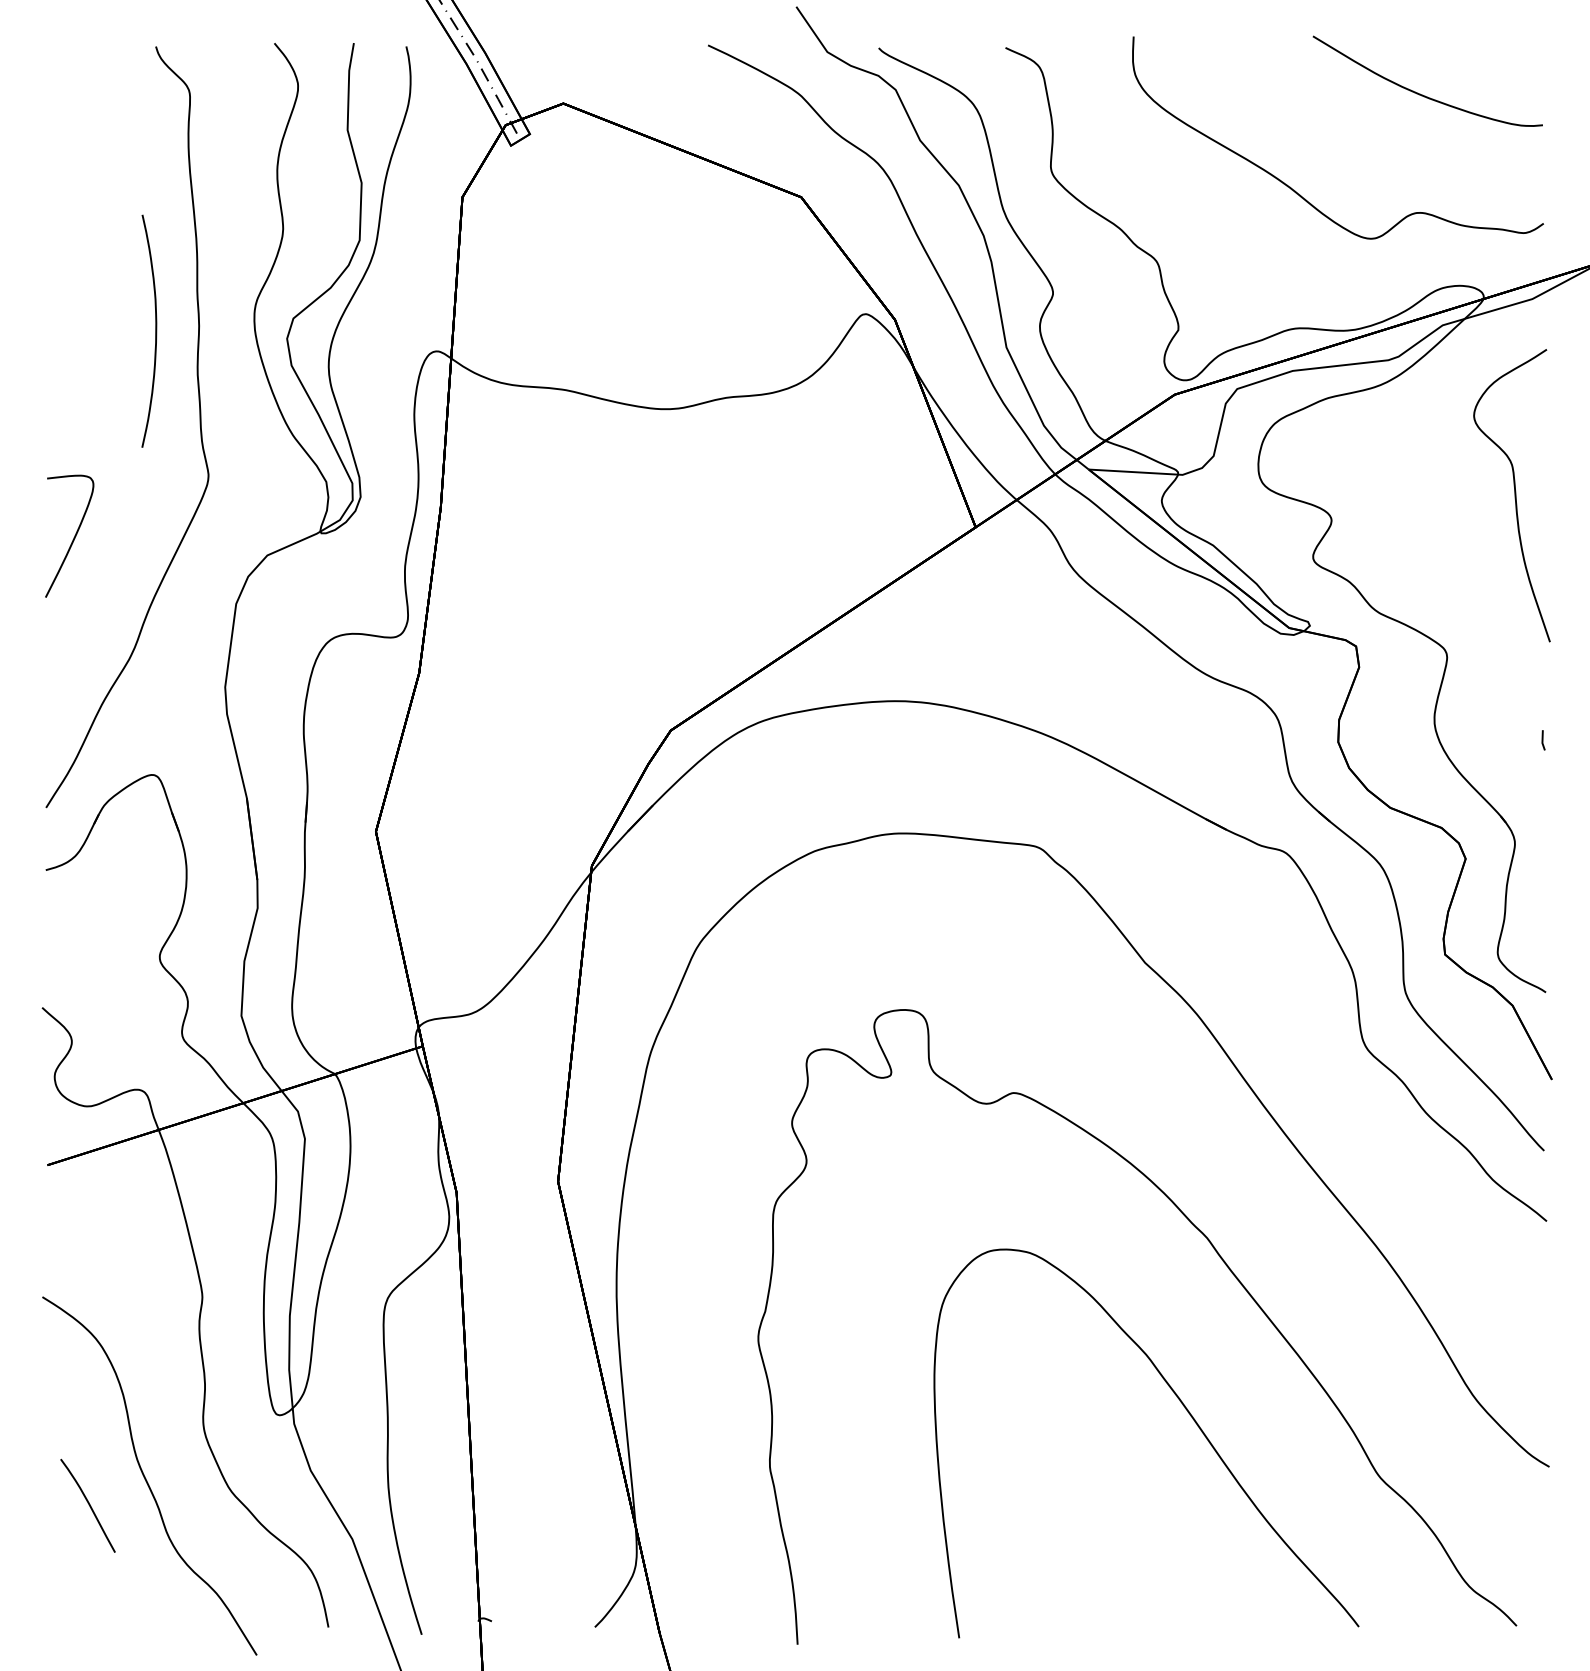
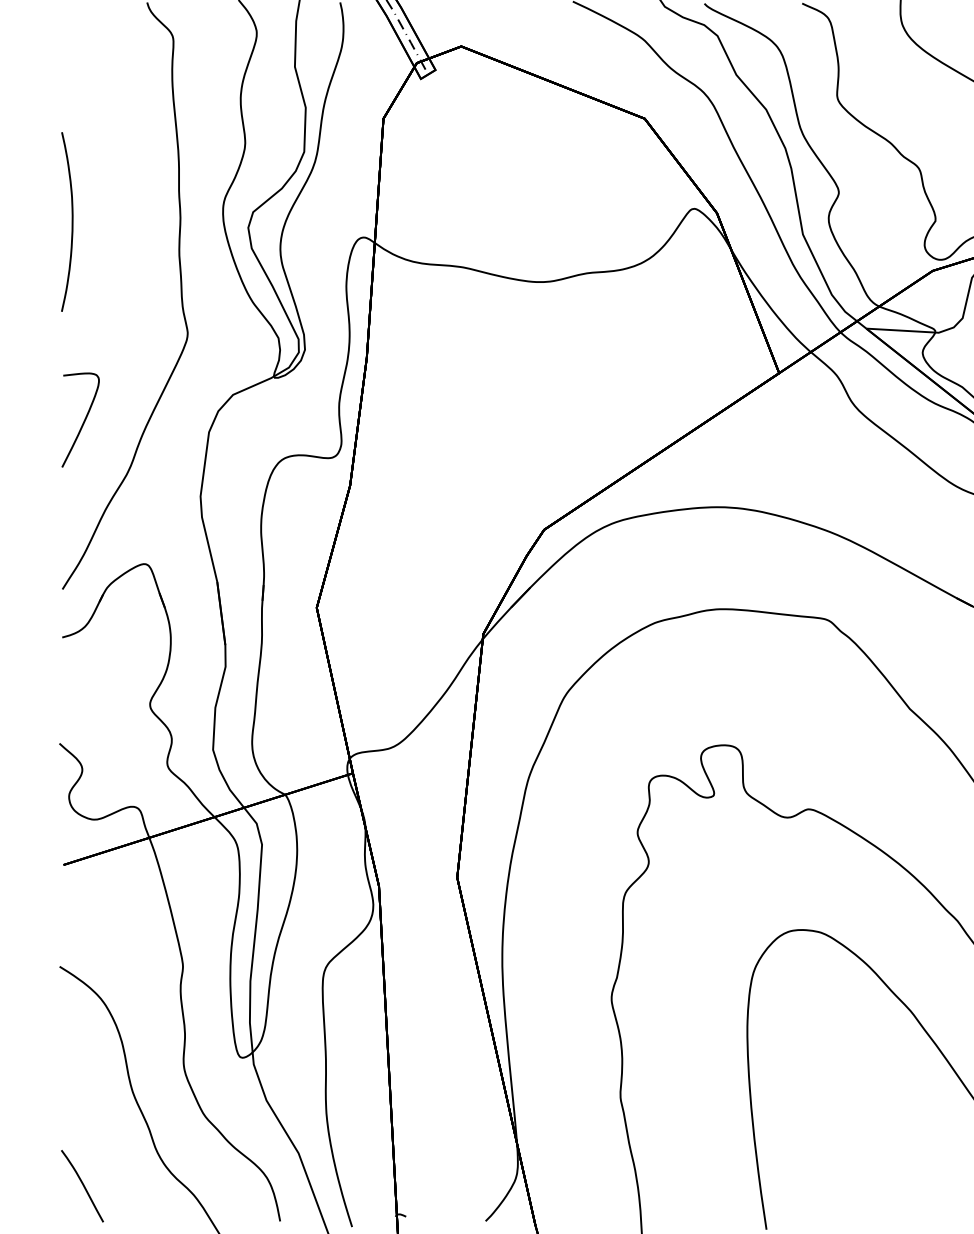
curve: (155, 330) -> (72, 221), moved
curve: (73, 537) -> (83, 421), moved
curve: (88, 1505) -> (82, 1185), moved

